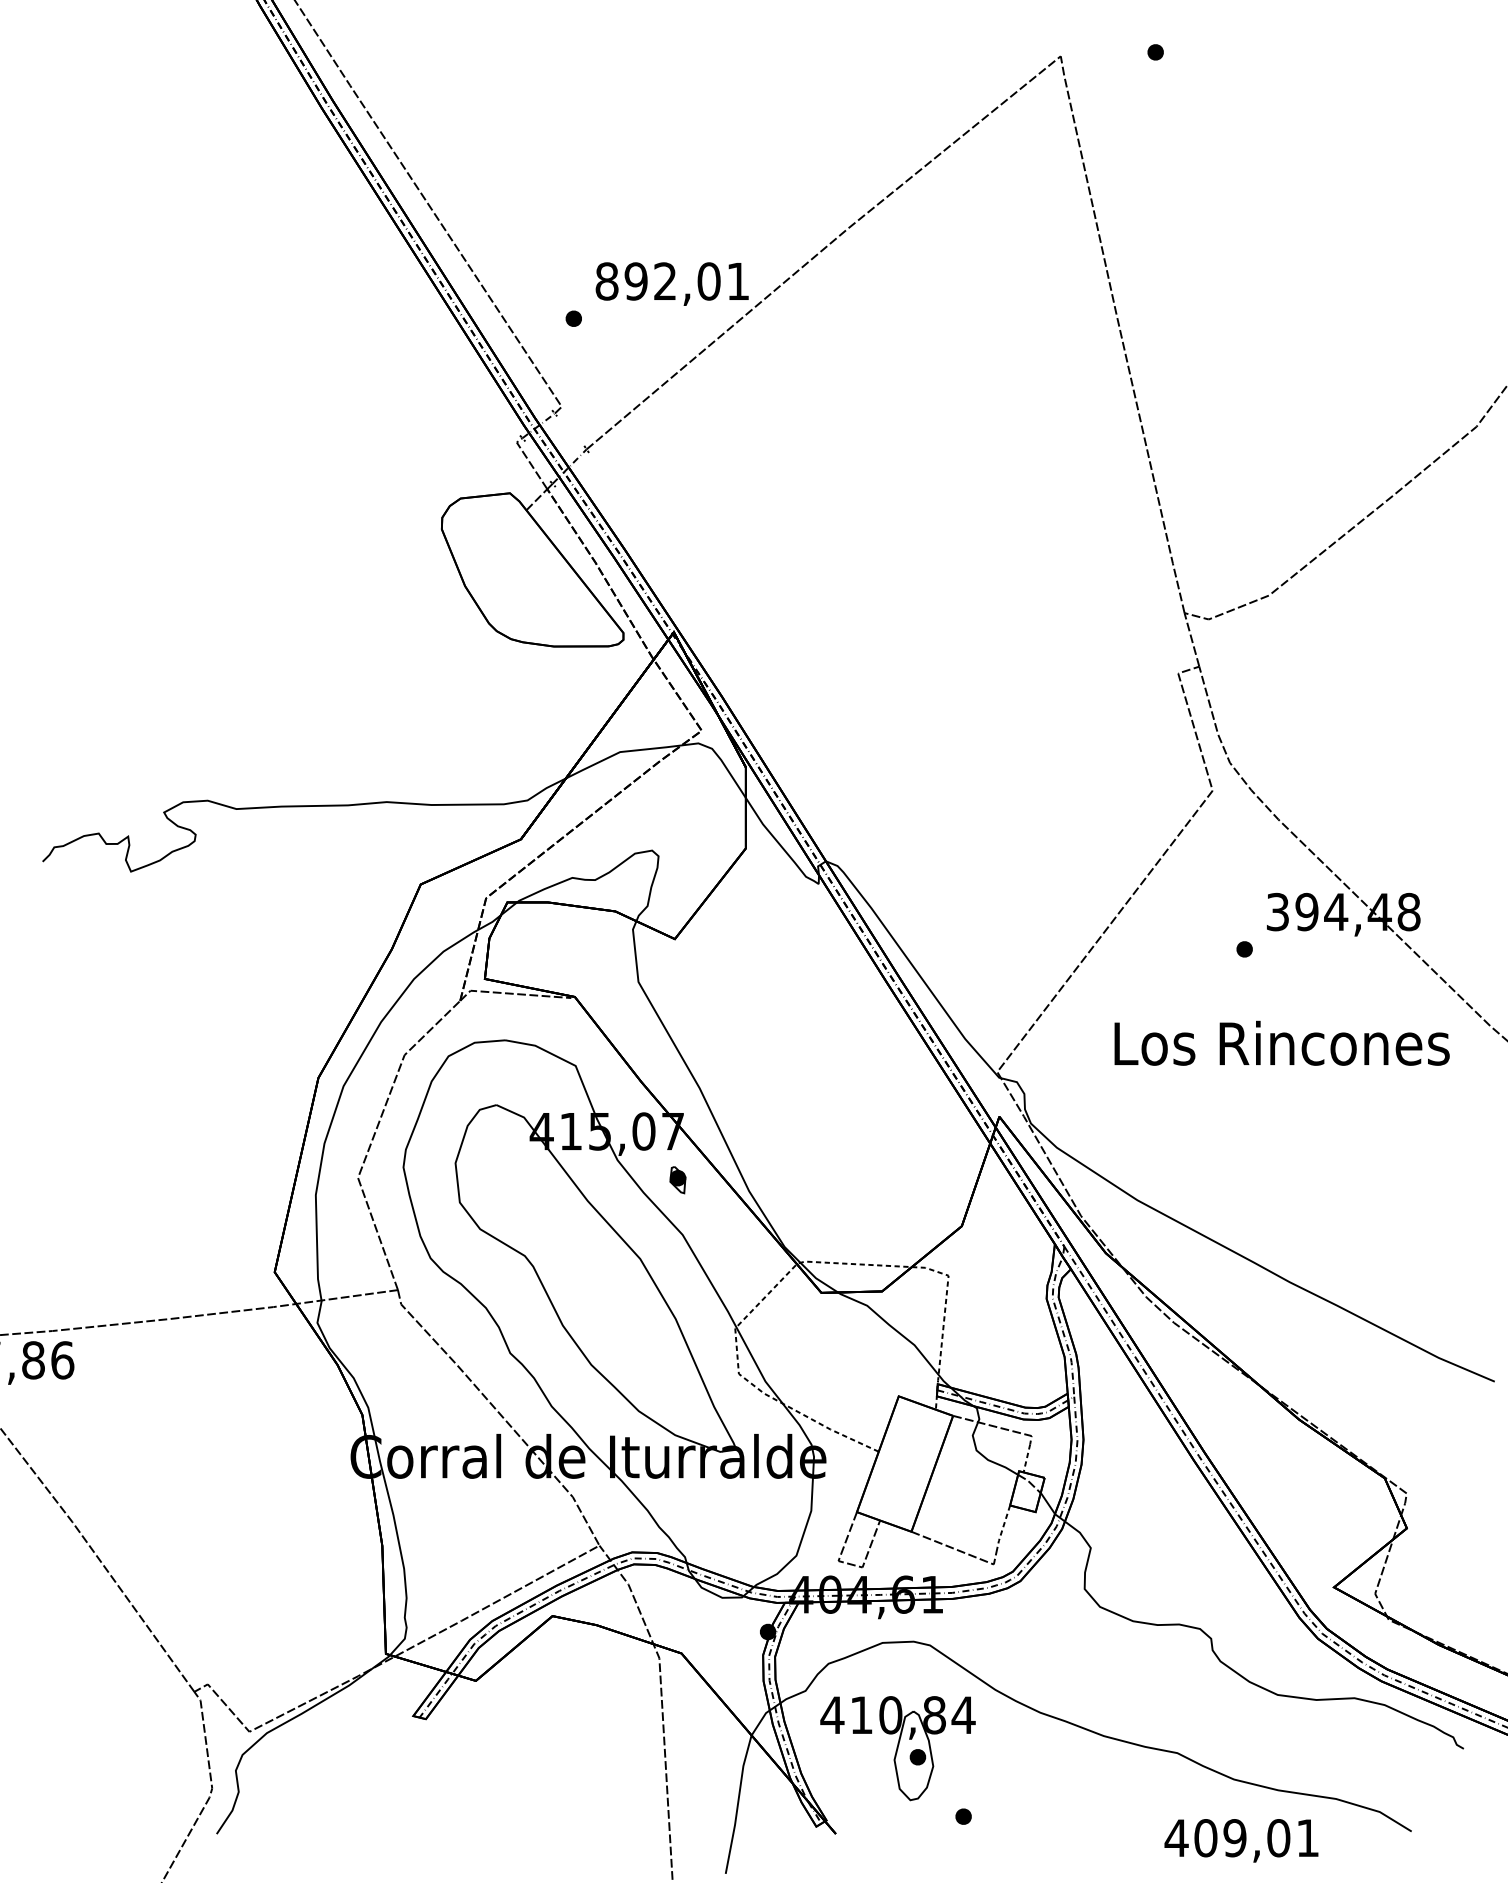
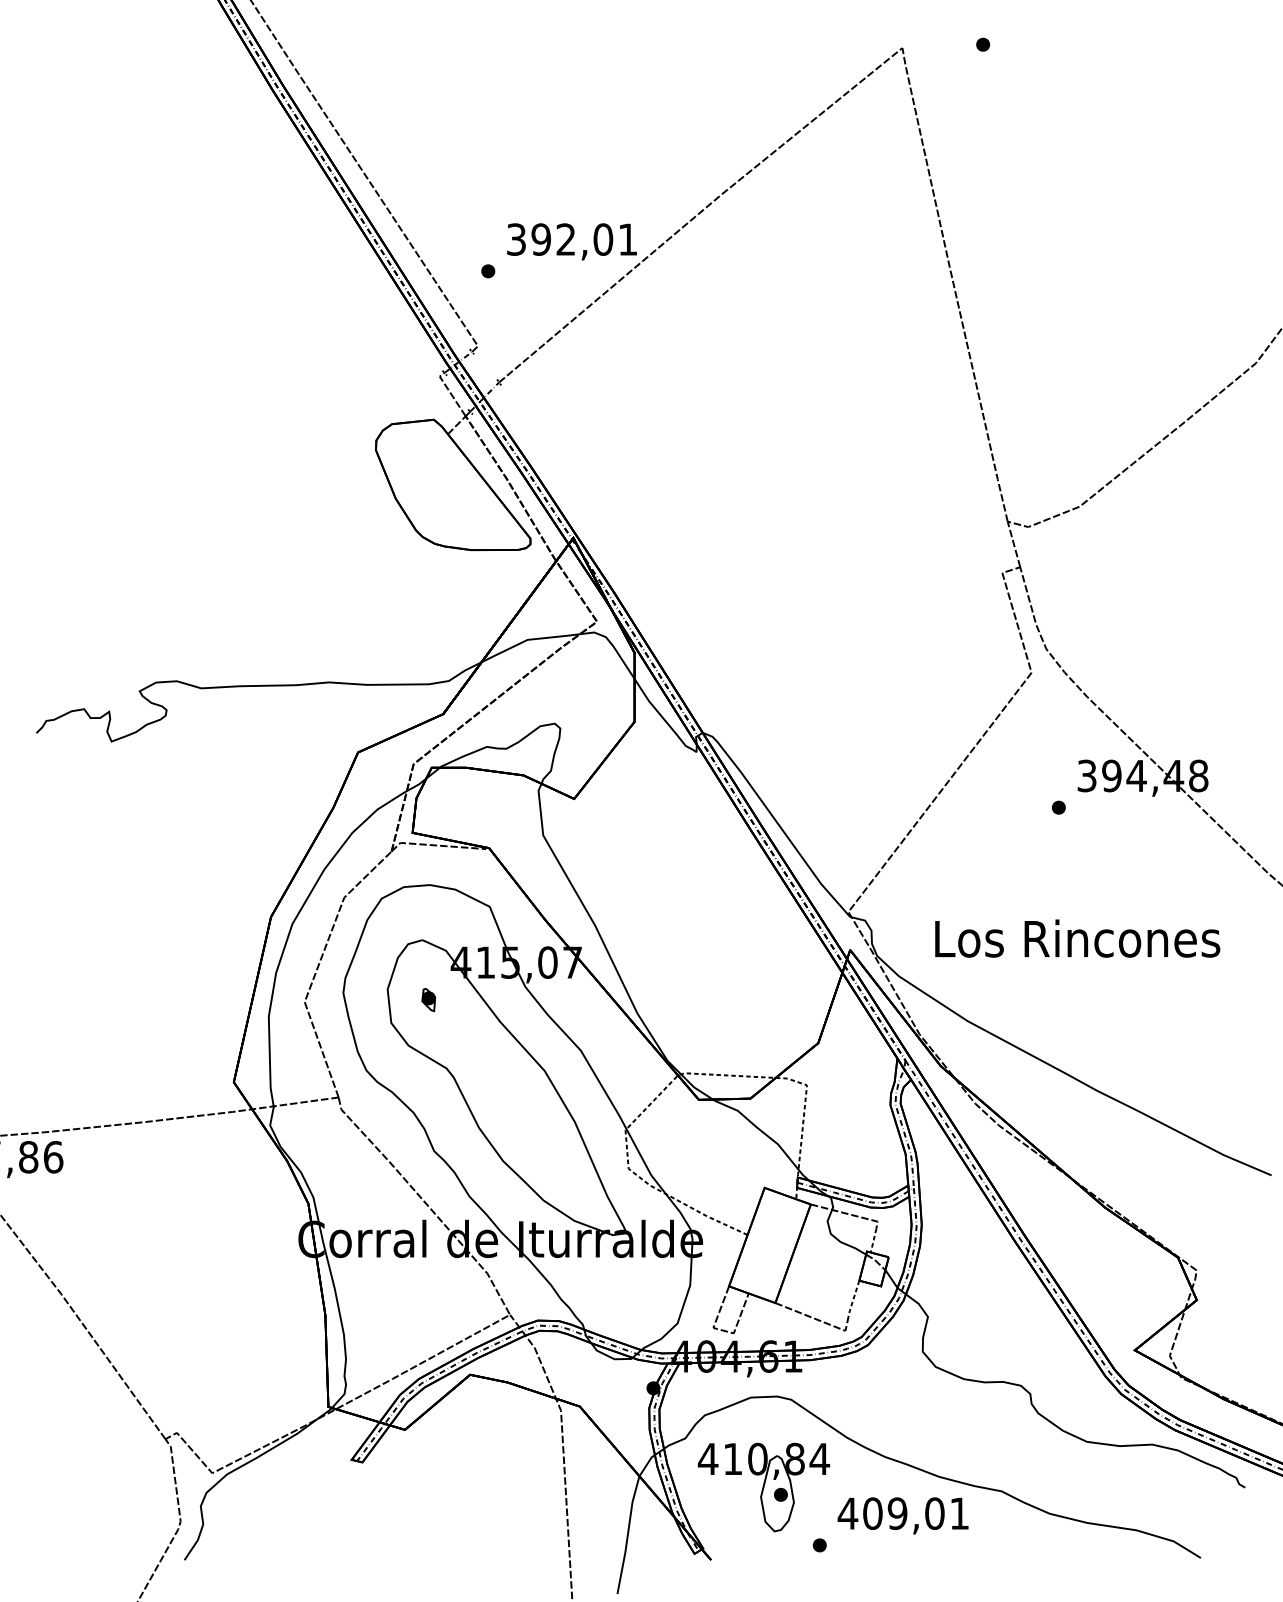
text: (607, 281) -> (516, 239), 892,01 -> 392,01
text: (1281, 1043) -> (1077, 938), moved
part: (677, 1180) -> (428, 1000), moved
text: (1240, 1840) -> (902, 1515), moved

